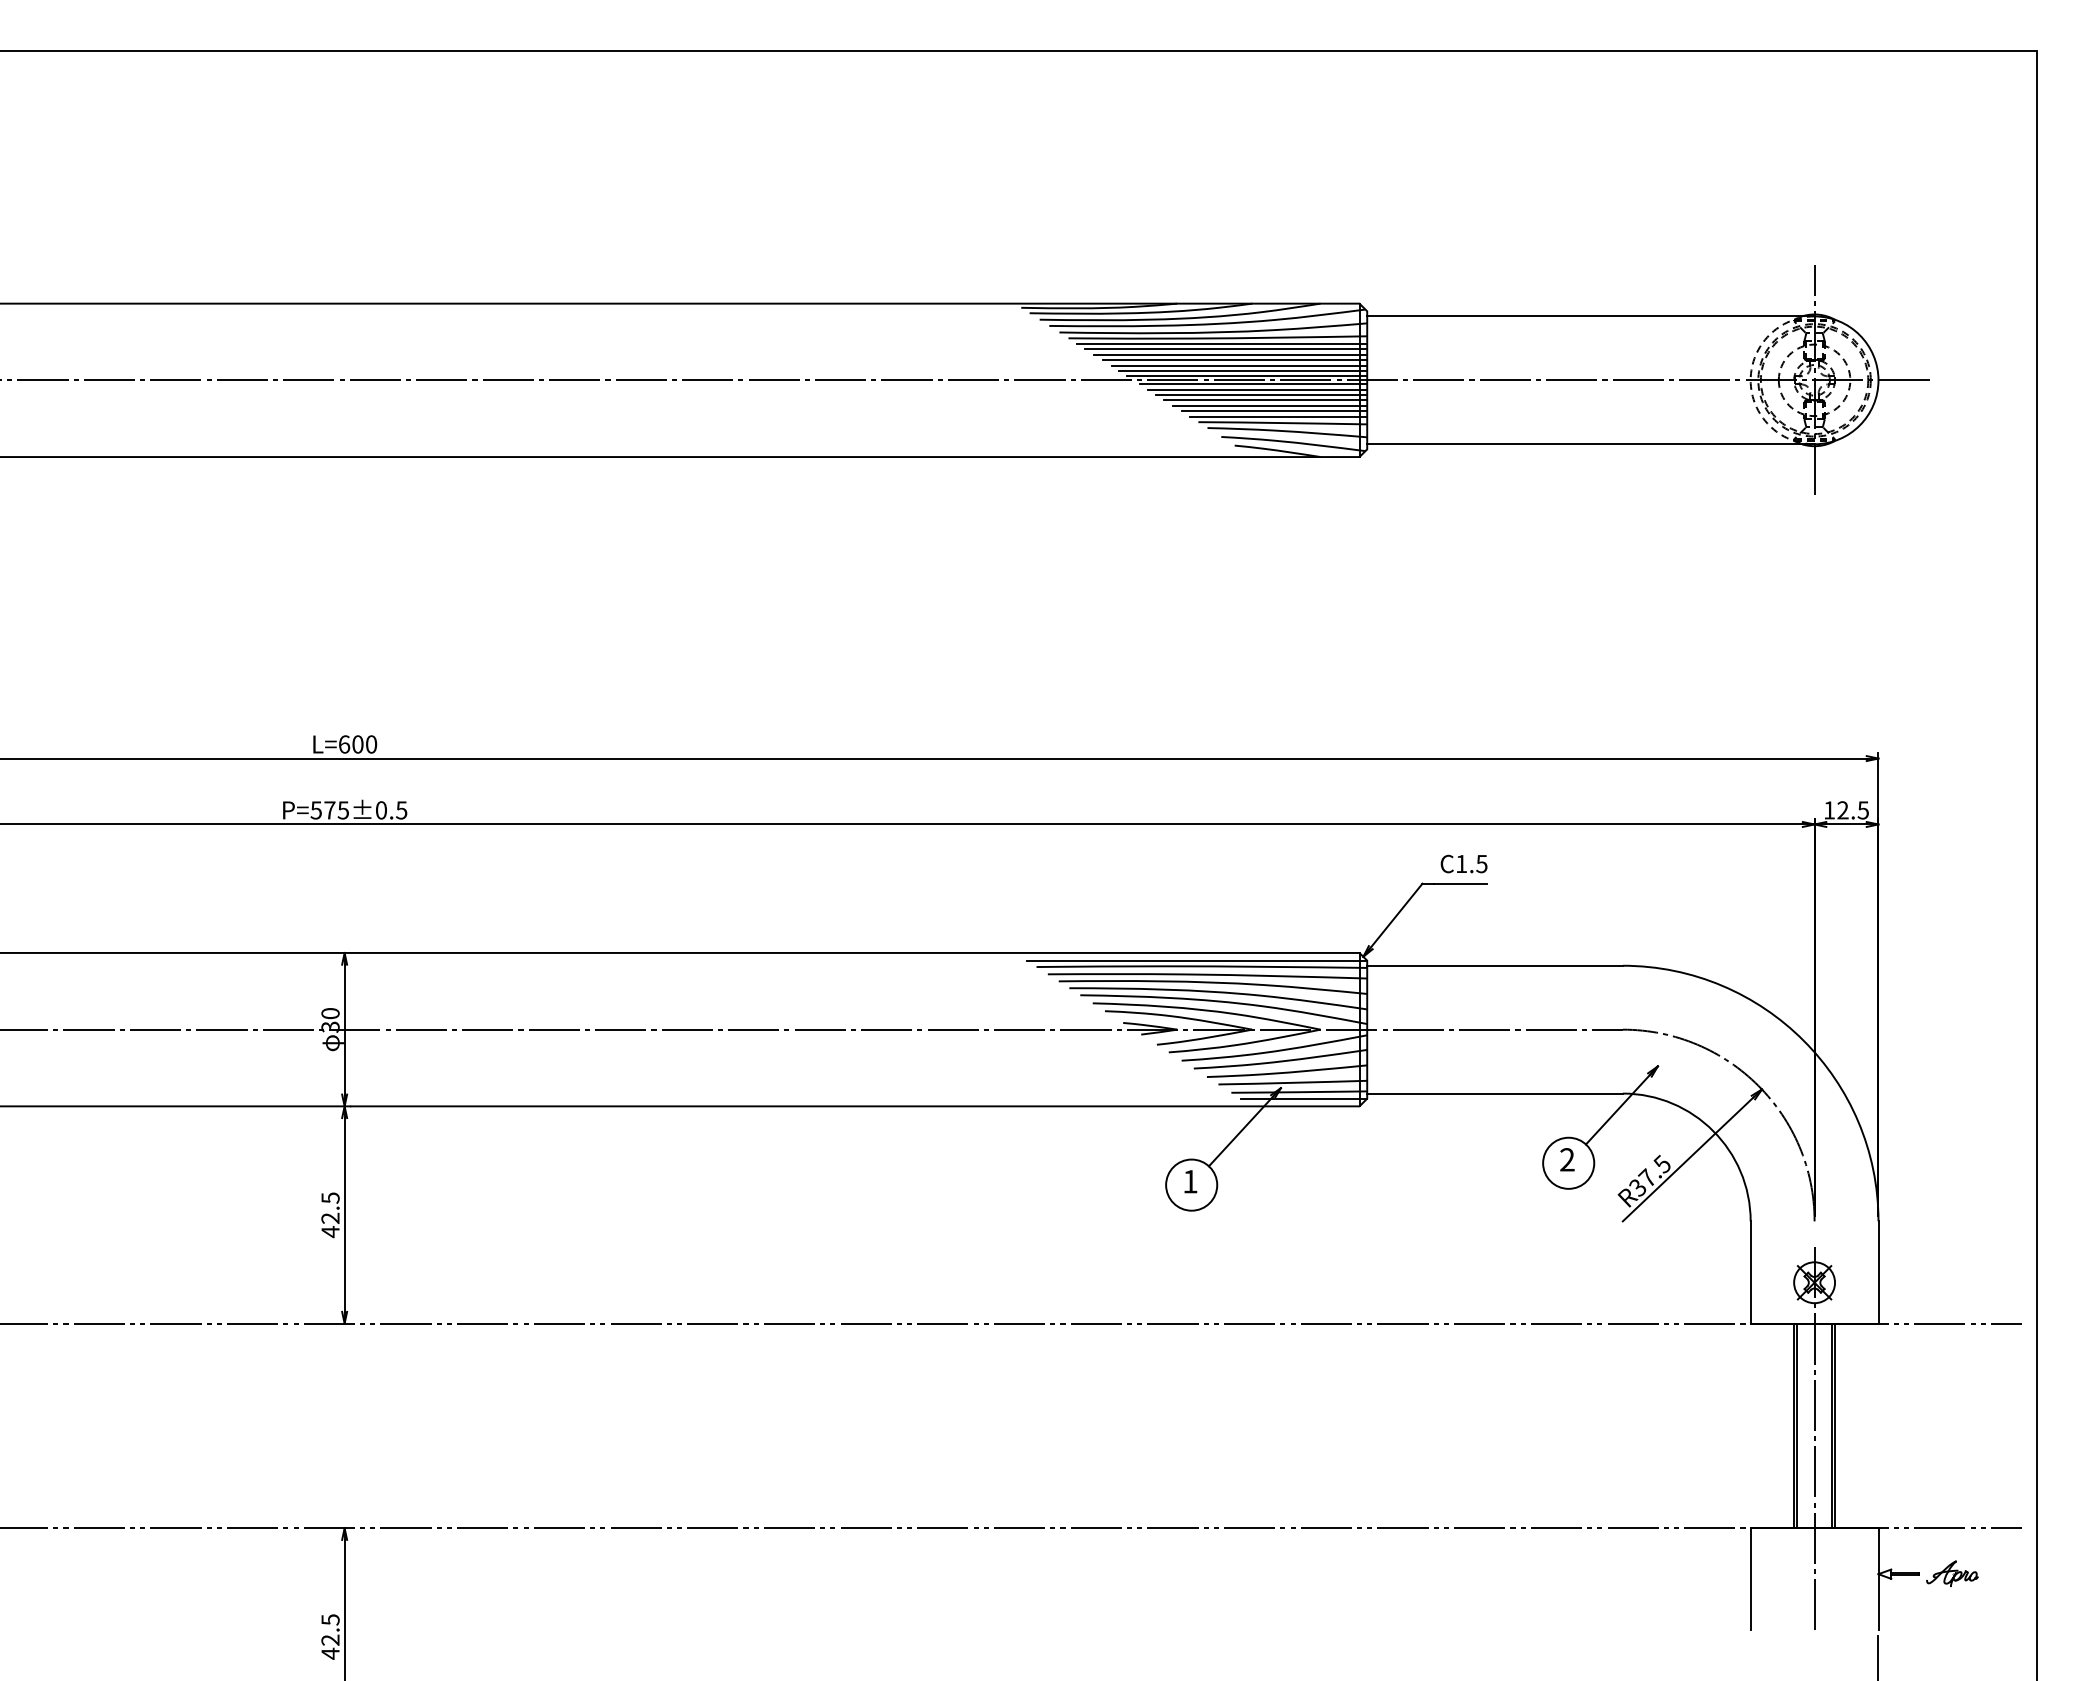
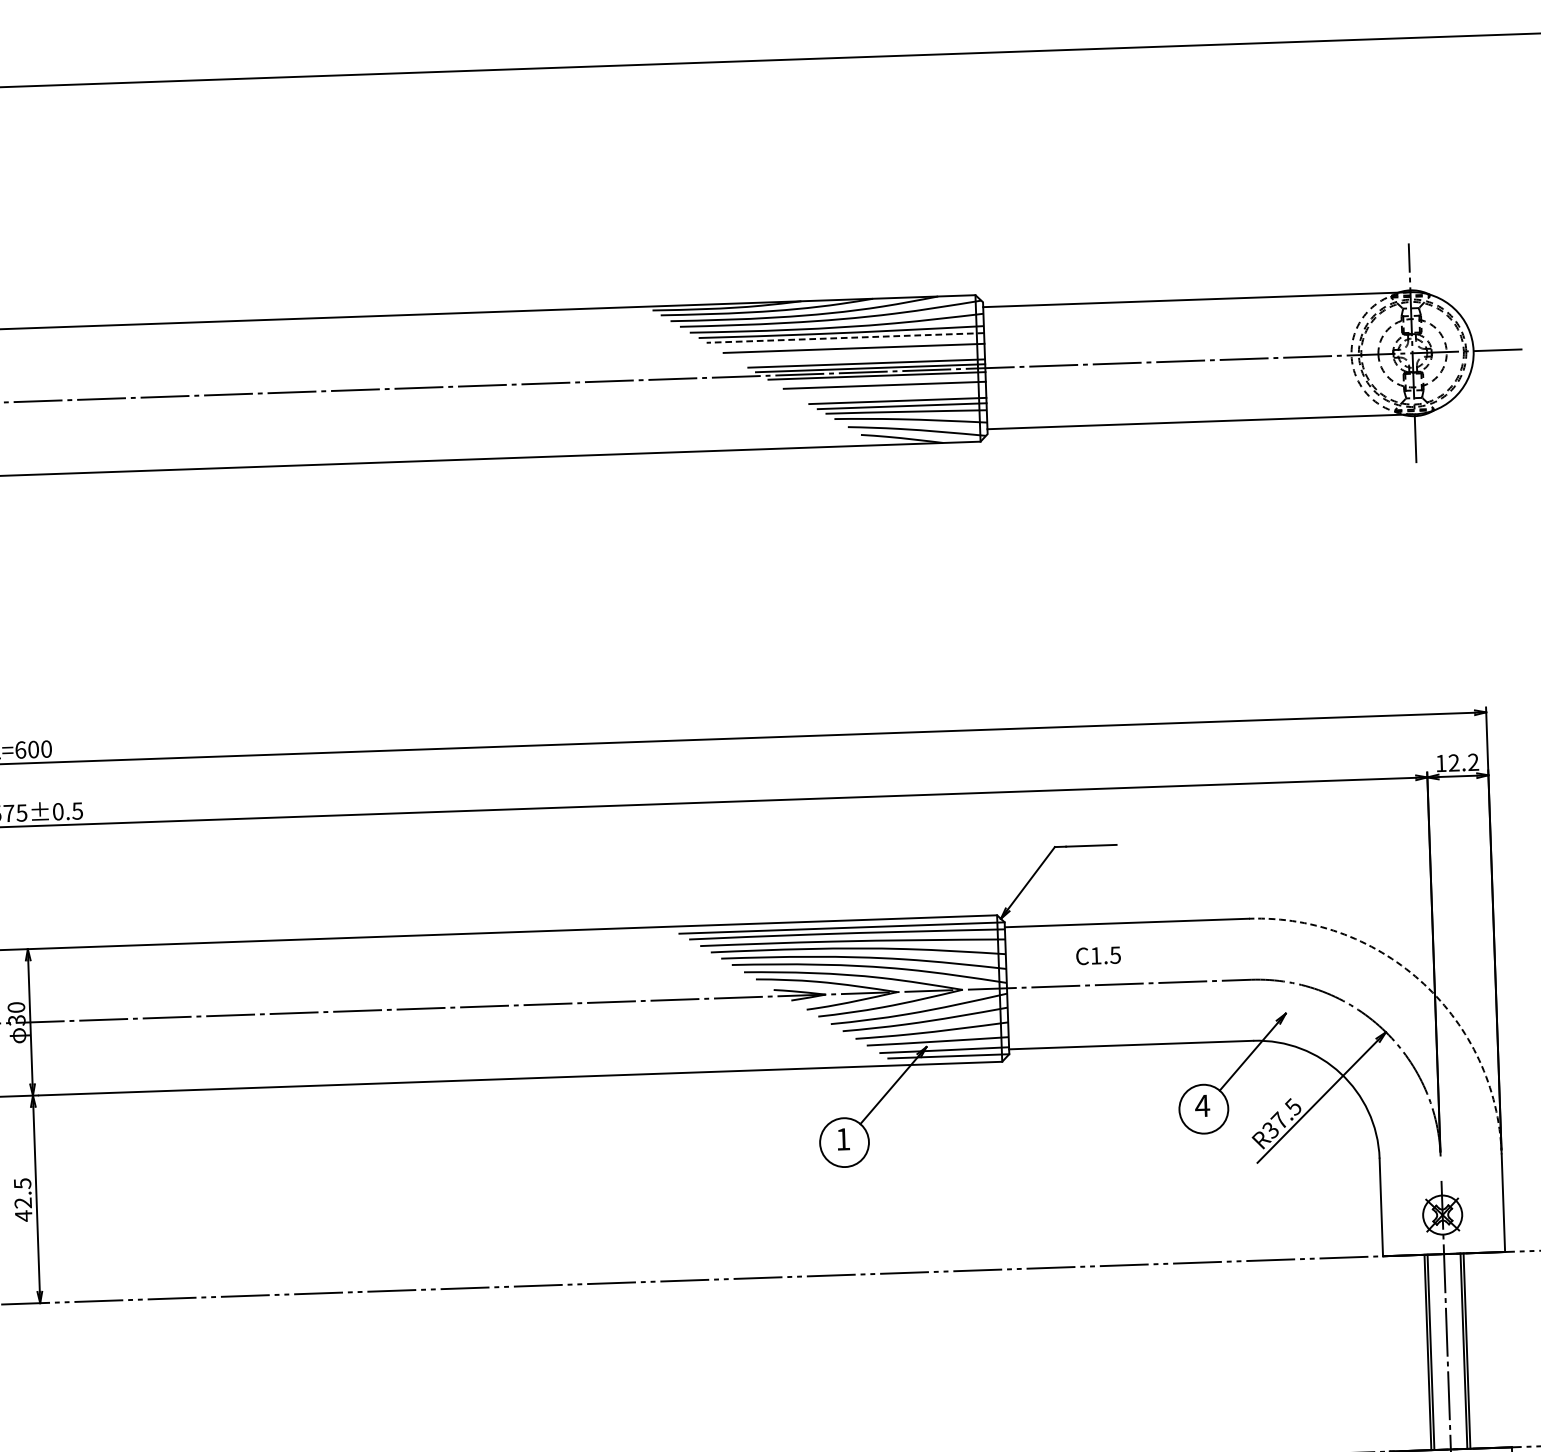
line: (1221, 343) -> (844, 337), solid -> dashed
line: (1226, 349) -> (849, 343), removed
line: (1234, 360) -> (857, 353), removed
line: (1239, 366) -> (862, 359), removed
line: (1257, 389) -> (880, 380), removed
line: (1265, 400) -> (888, 390), removed
line: (1270, 405) -> (893, 395), removed
text: (1862, 810) -> (1472, 762), 12.5 -> 12.2
text: (1463, 863) -> (1097, 955), moved
arc: (1803, 1040) -> (1424, 984), solid -> dashed
text: (1567, 1159) -> (1202, 1105), 2 -> 4

